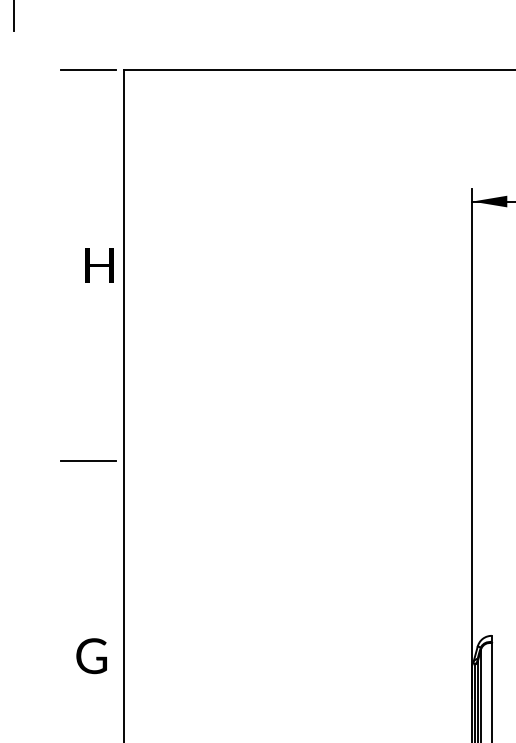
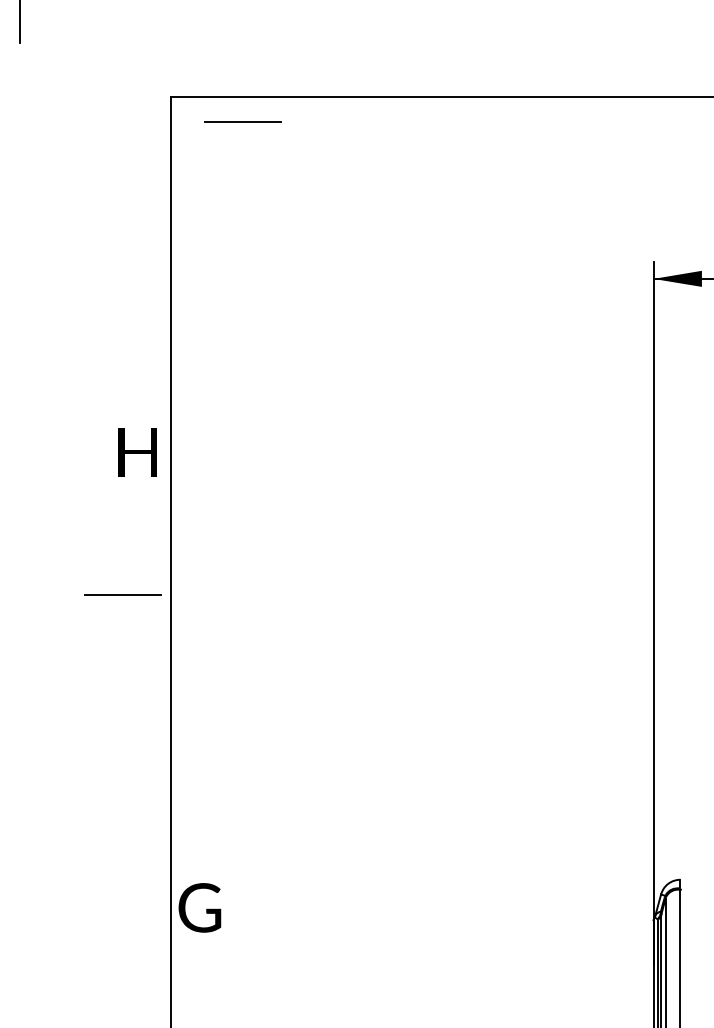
line: (88, 69) -> (242, 121), moved
text: (99, 265) -> (137, 452), moved
line: (88, 460) -> (122, 594), moved
text: (91, 655) -> (199, 907), moved

